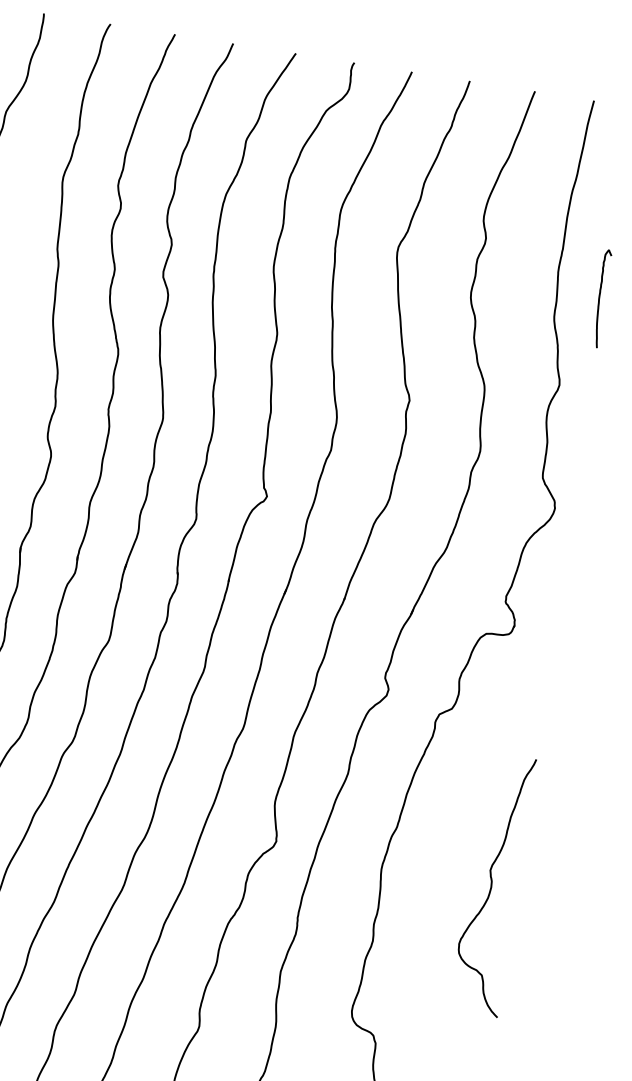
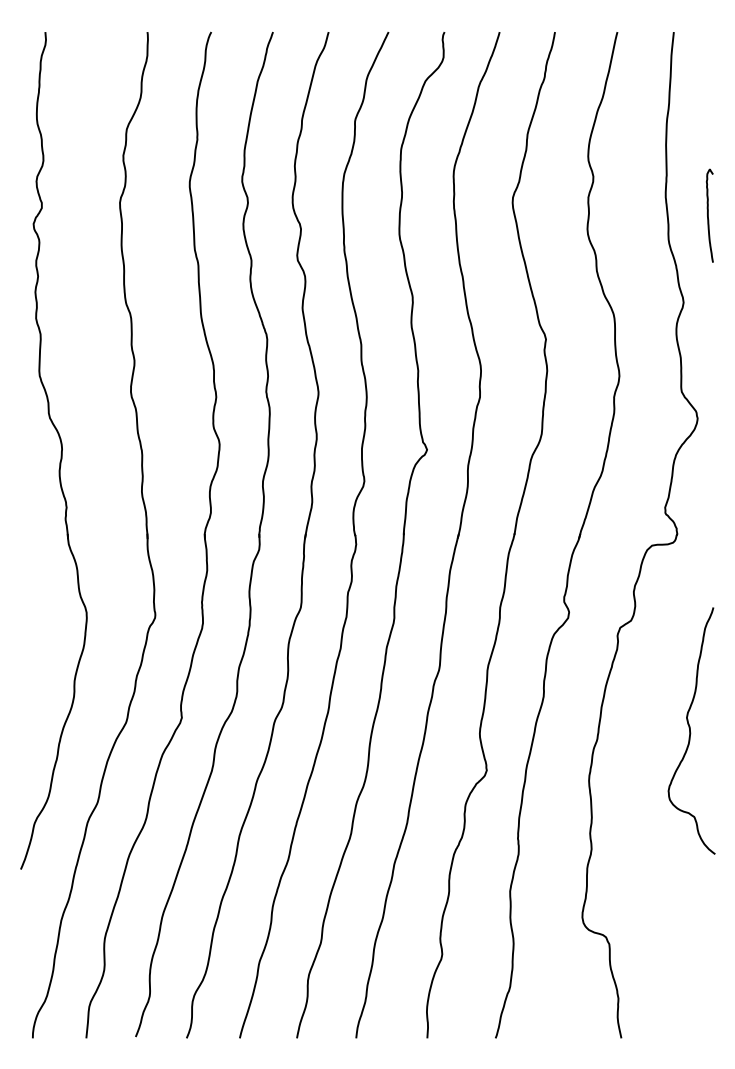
curve: (492, 884) -> (690, 730), moved

